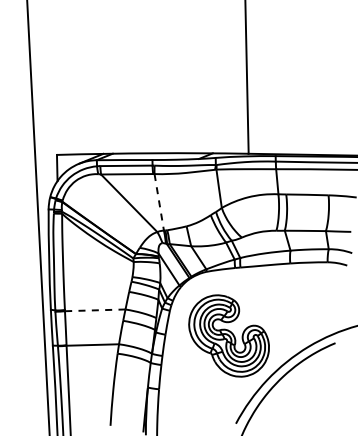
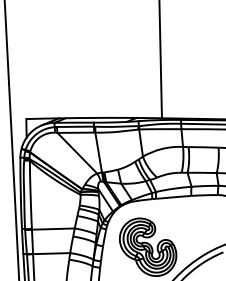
line: (159, 202) -> (98, 152), dashed -> solid
line: (94, 310) -> (52, 229), dashed -> solid

